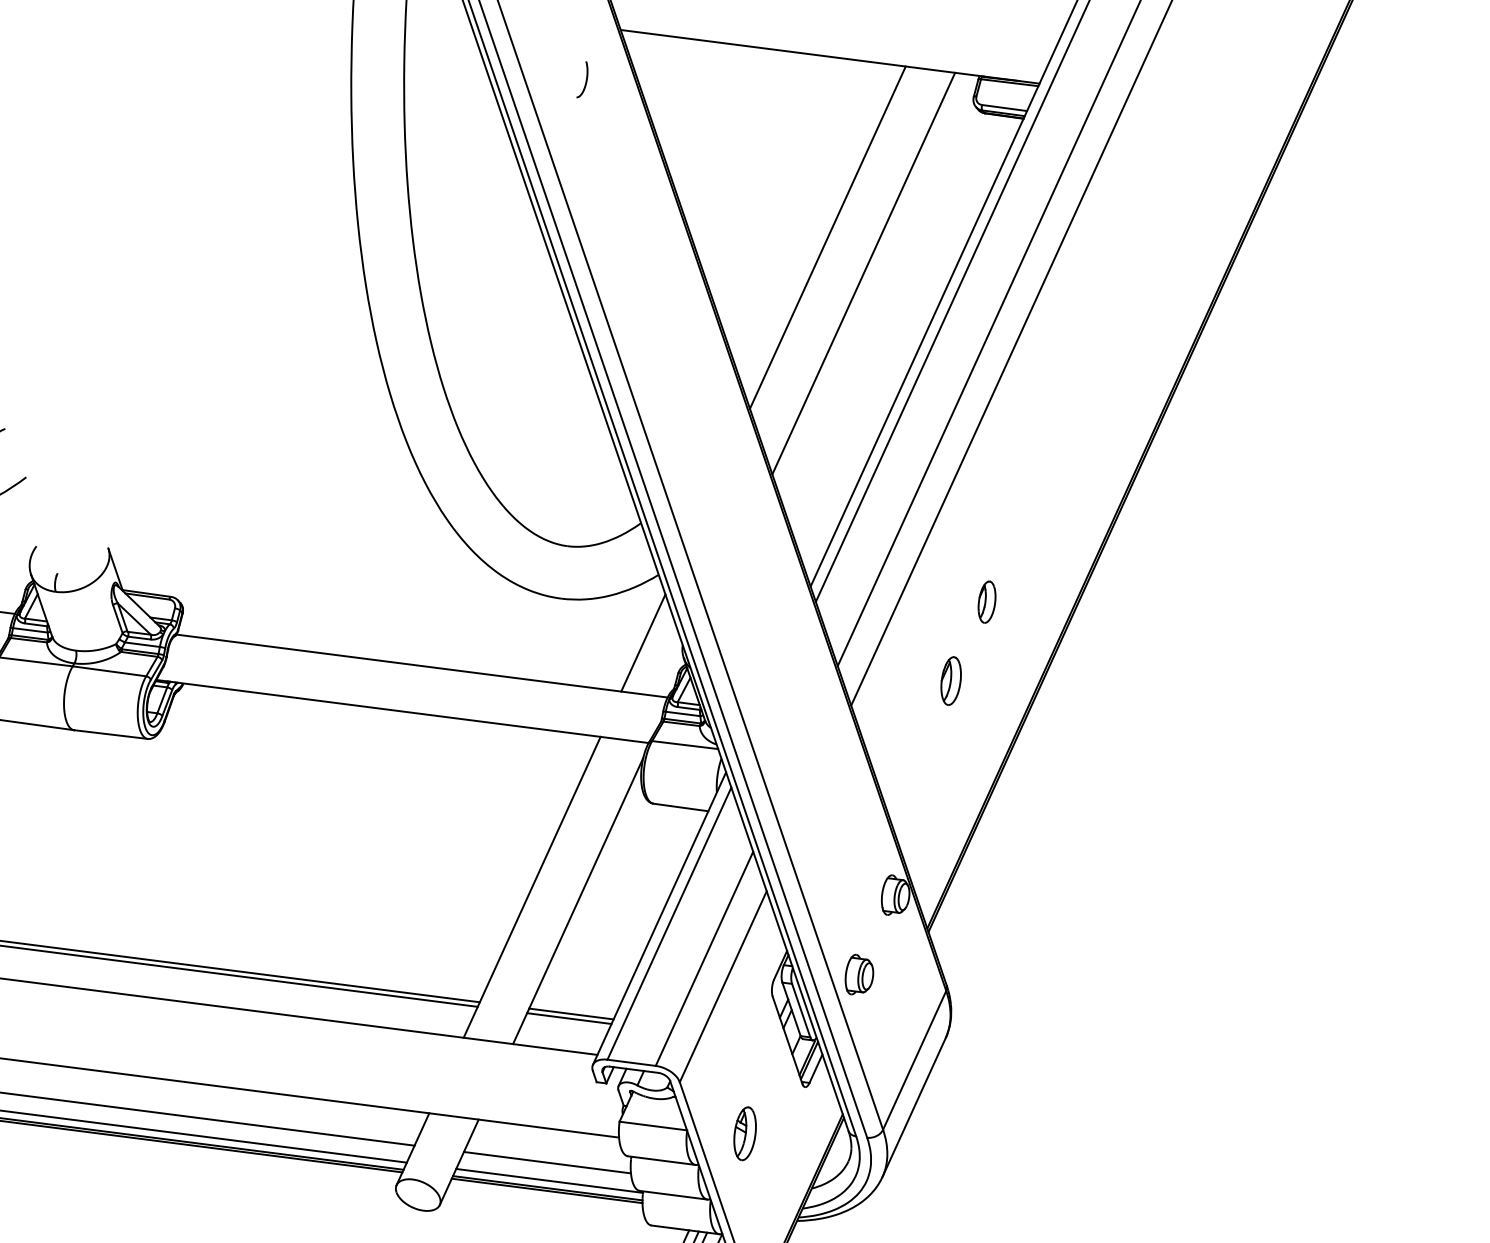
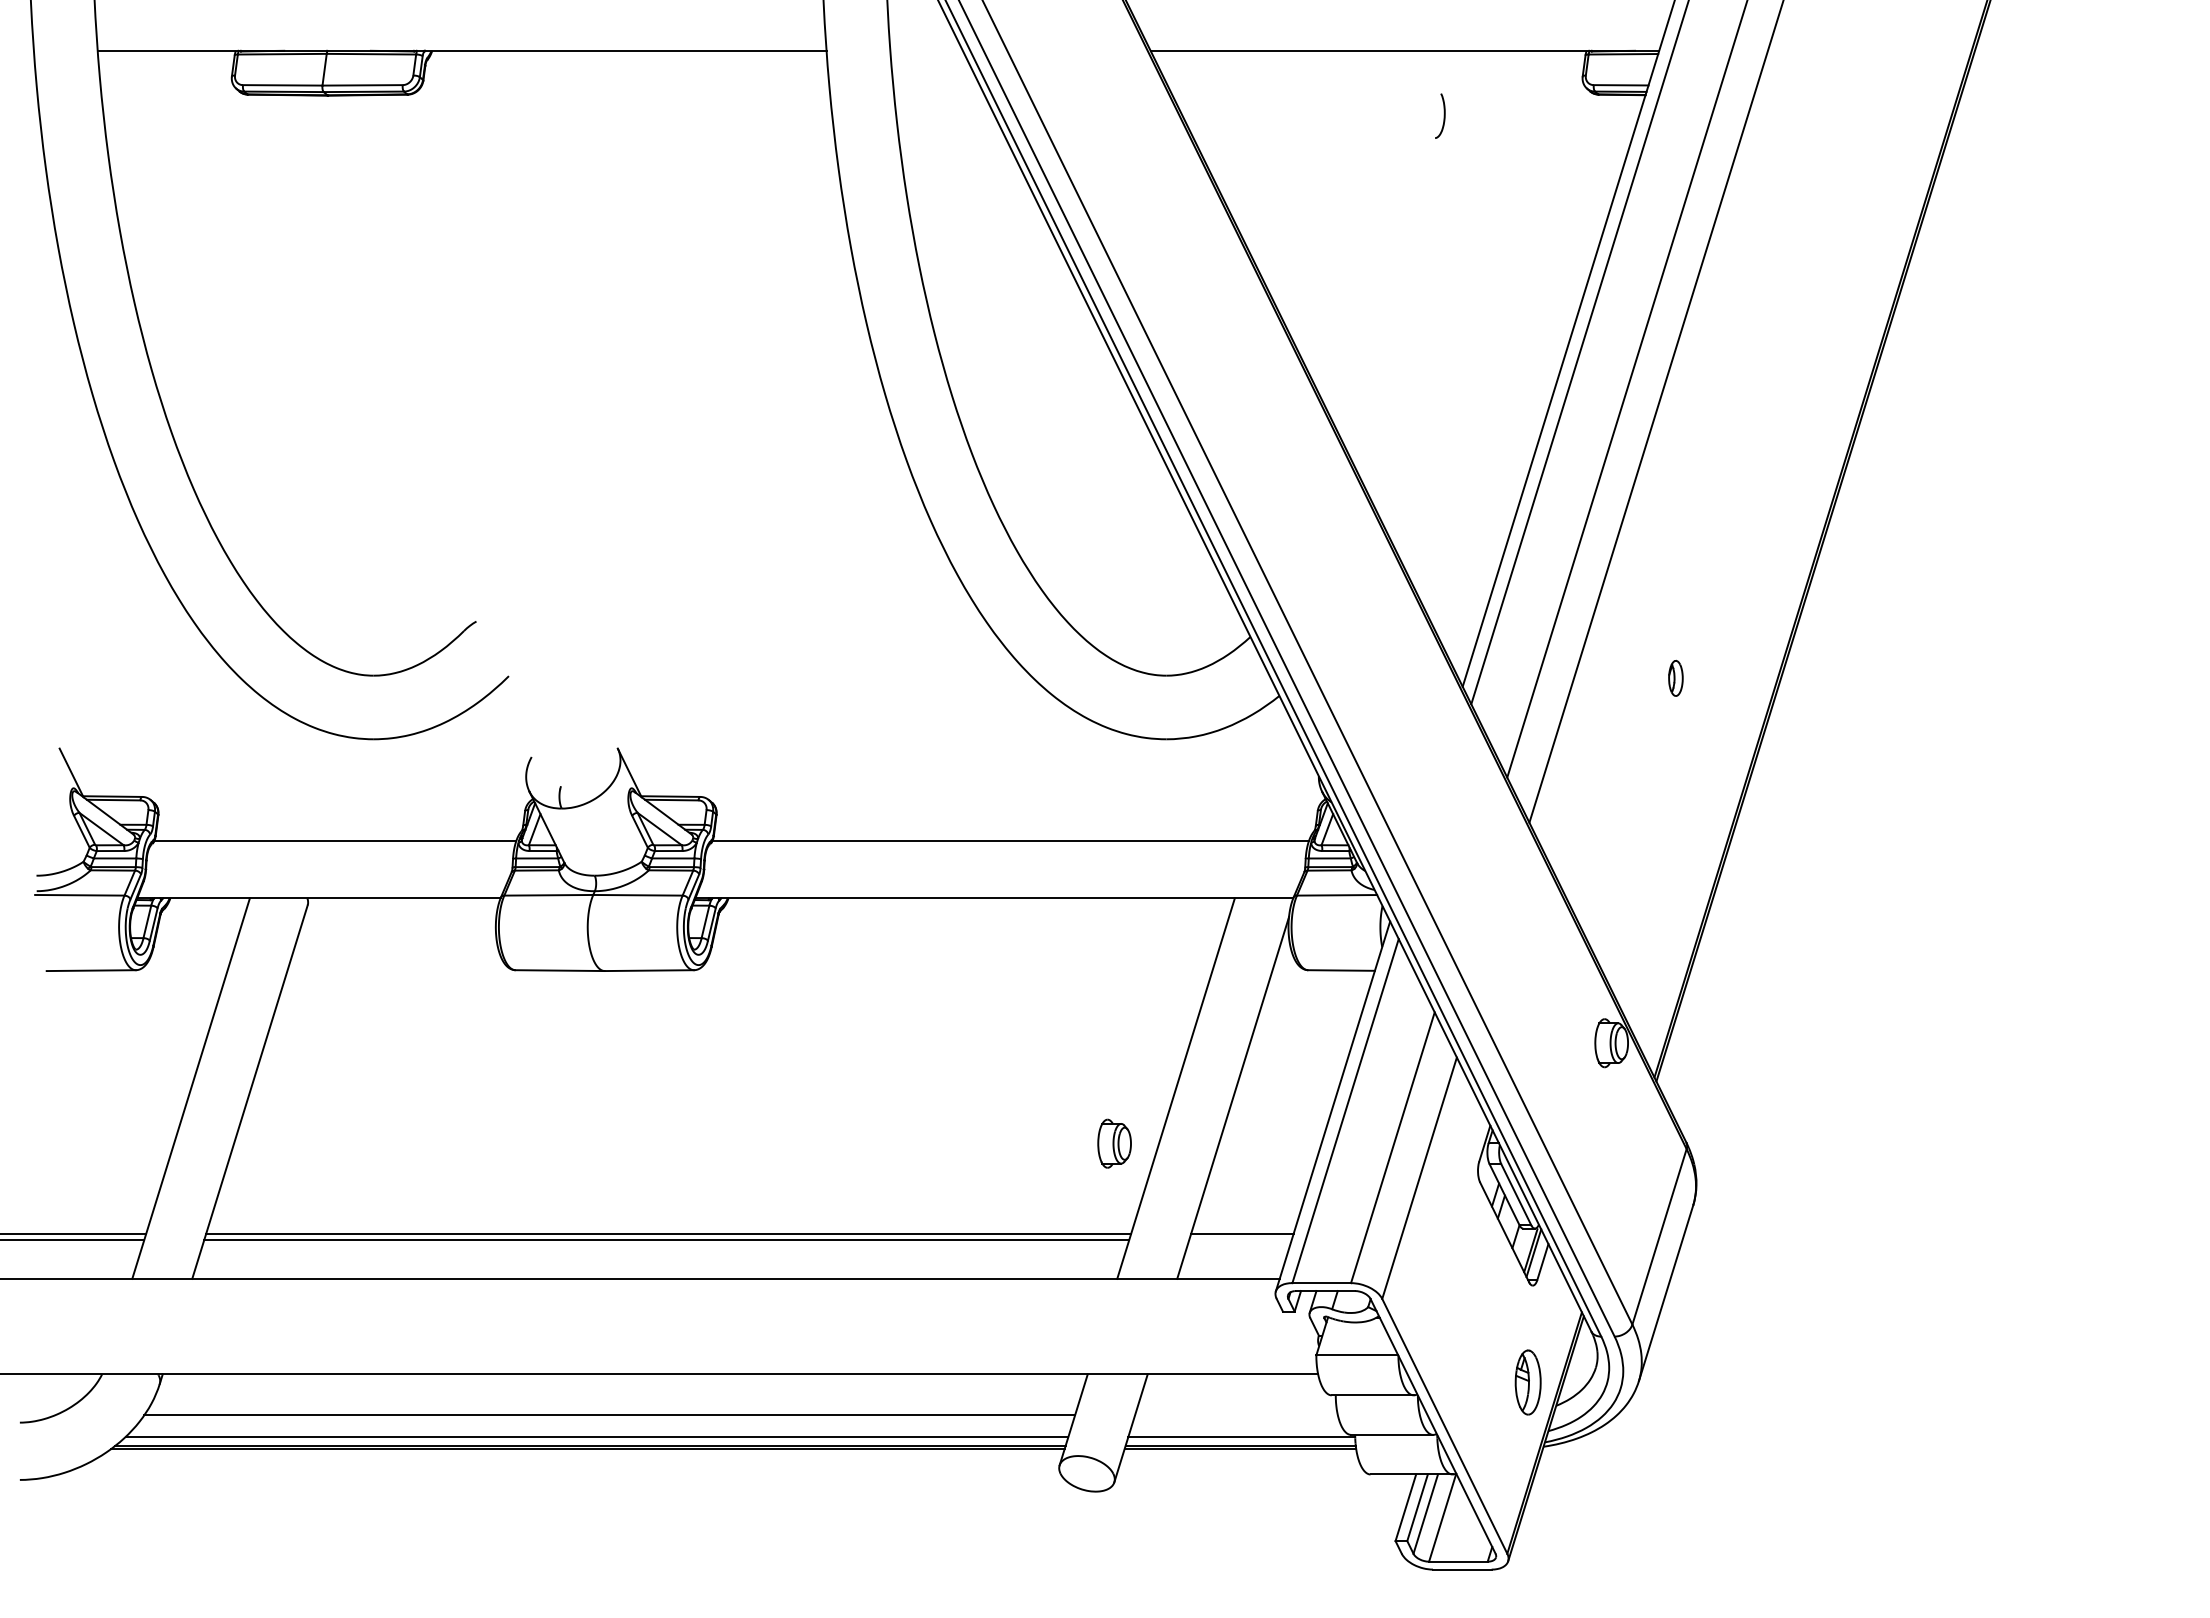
curve: (585, 79) -> (1443, 115), moved
line: (827, 237) -> (1429, 266), removed
line: (863, 273) -> (1477, 304), removed
part: (986, 602) -> (1675, 678), size x0.7
line: (643, 642) -> (1271, 779), removed
part: (950, 680) -> (1644, 777), removed
part: (859, 975) -> (1114, 1143), moved
line: (569, 1018) -> (1240, 1239), removed
part: (744, 1133) -> (1527, 1382), moved
line: (547, 1162) -> (1236, 1415), removed

